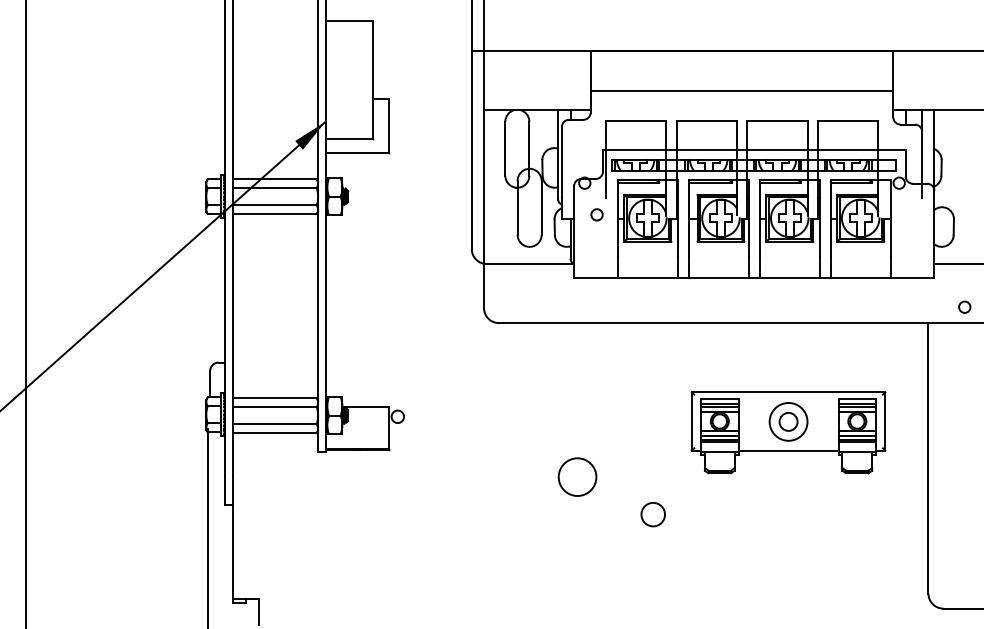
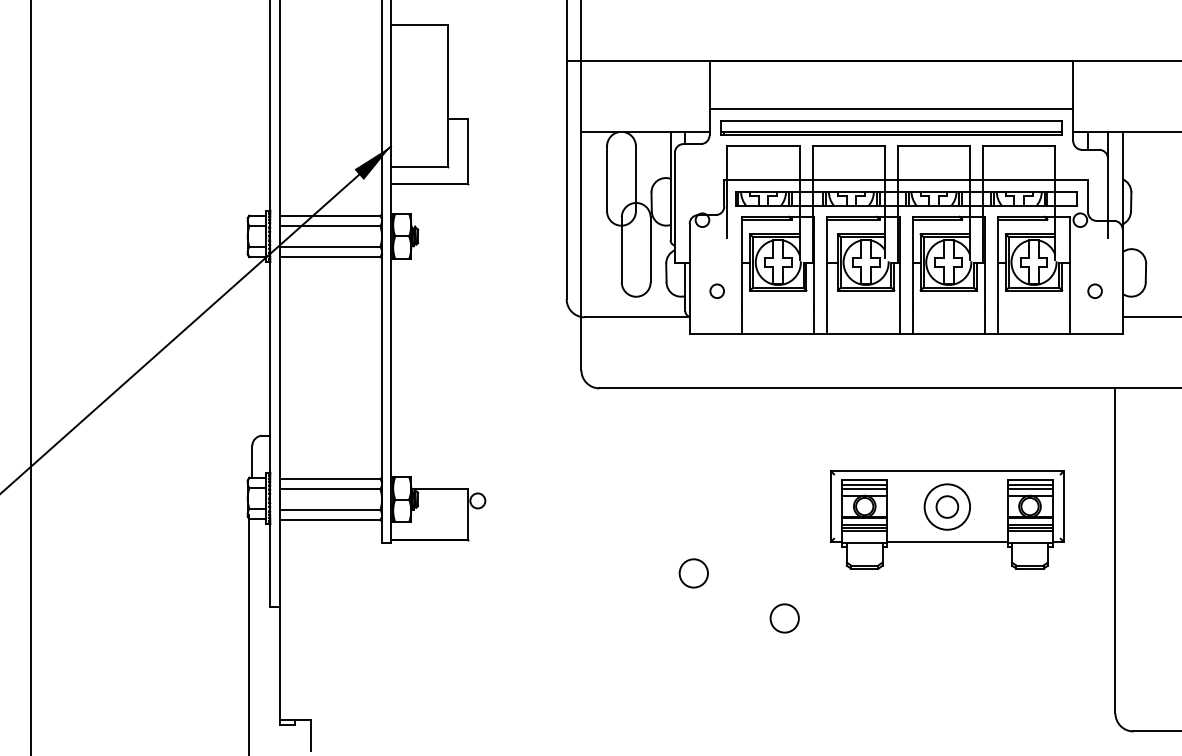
part: (742, 106) -> (891, 127), added
circle: (596, 214) -> (716, 290), moved
circle: (964, 306) -> (1094, 290), moved
circle: (577, 477) -> (693, 573), size x0.62

